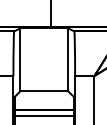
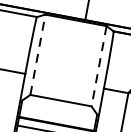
line: (20, 59) -> (38, 54), solid -> dashed
line: (68, 59) -> (99, 65), solid -> dashed

